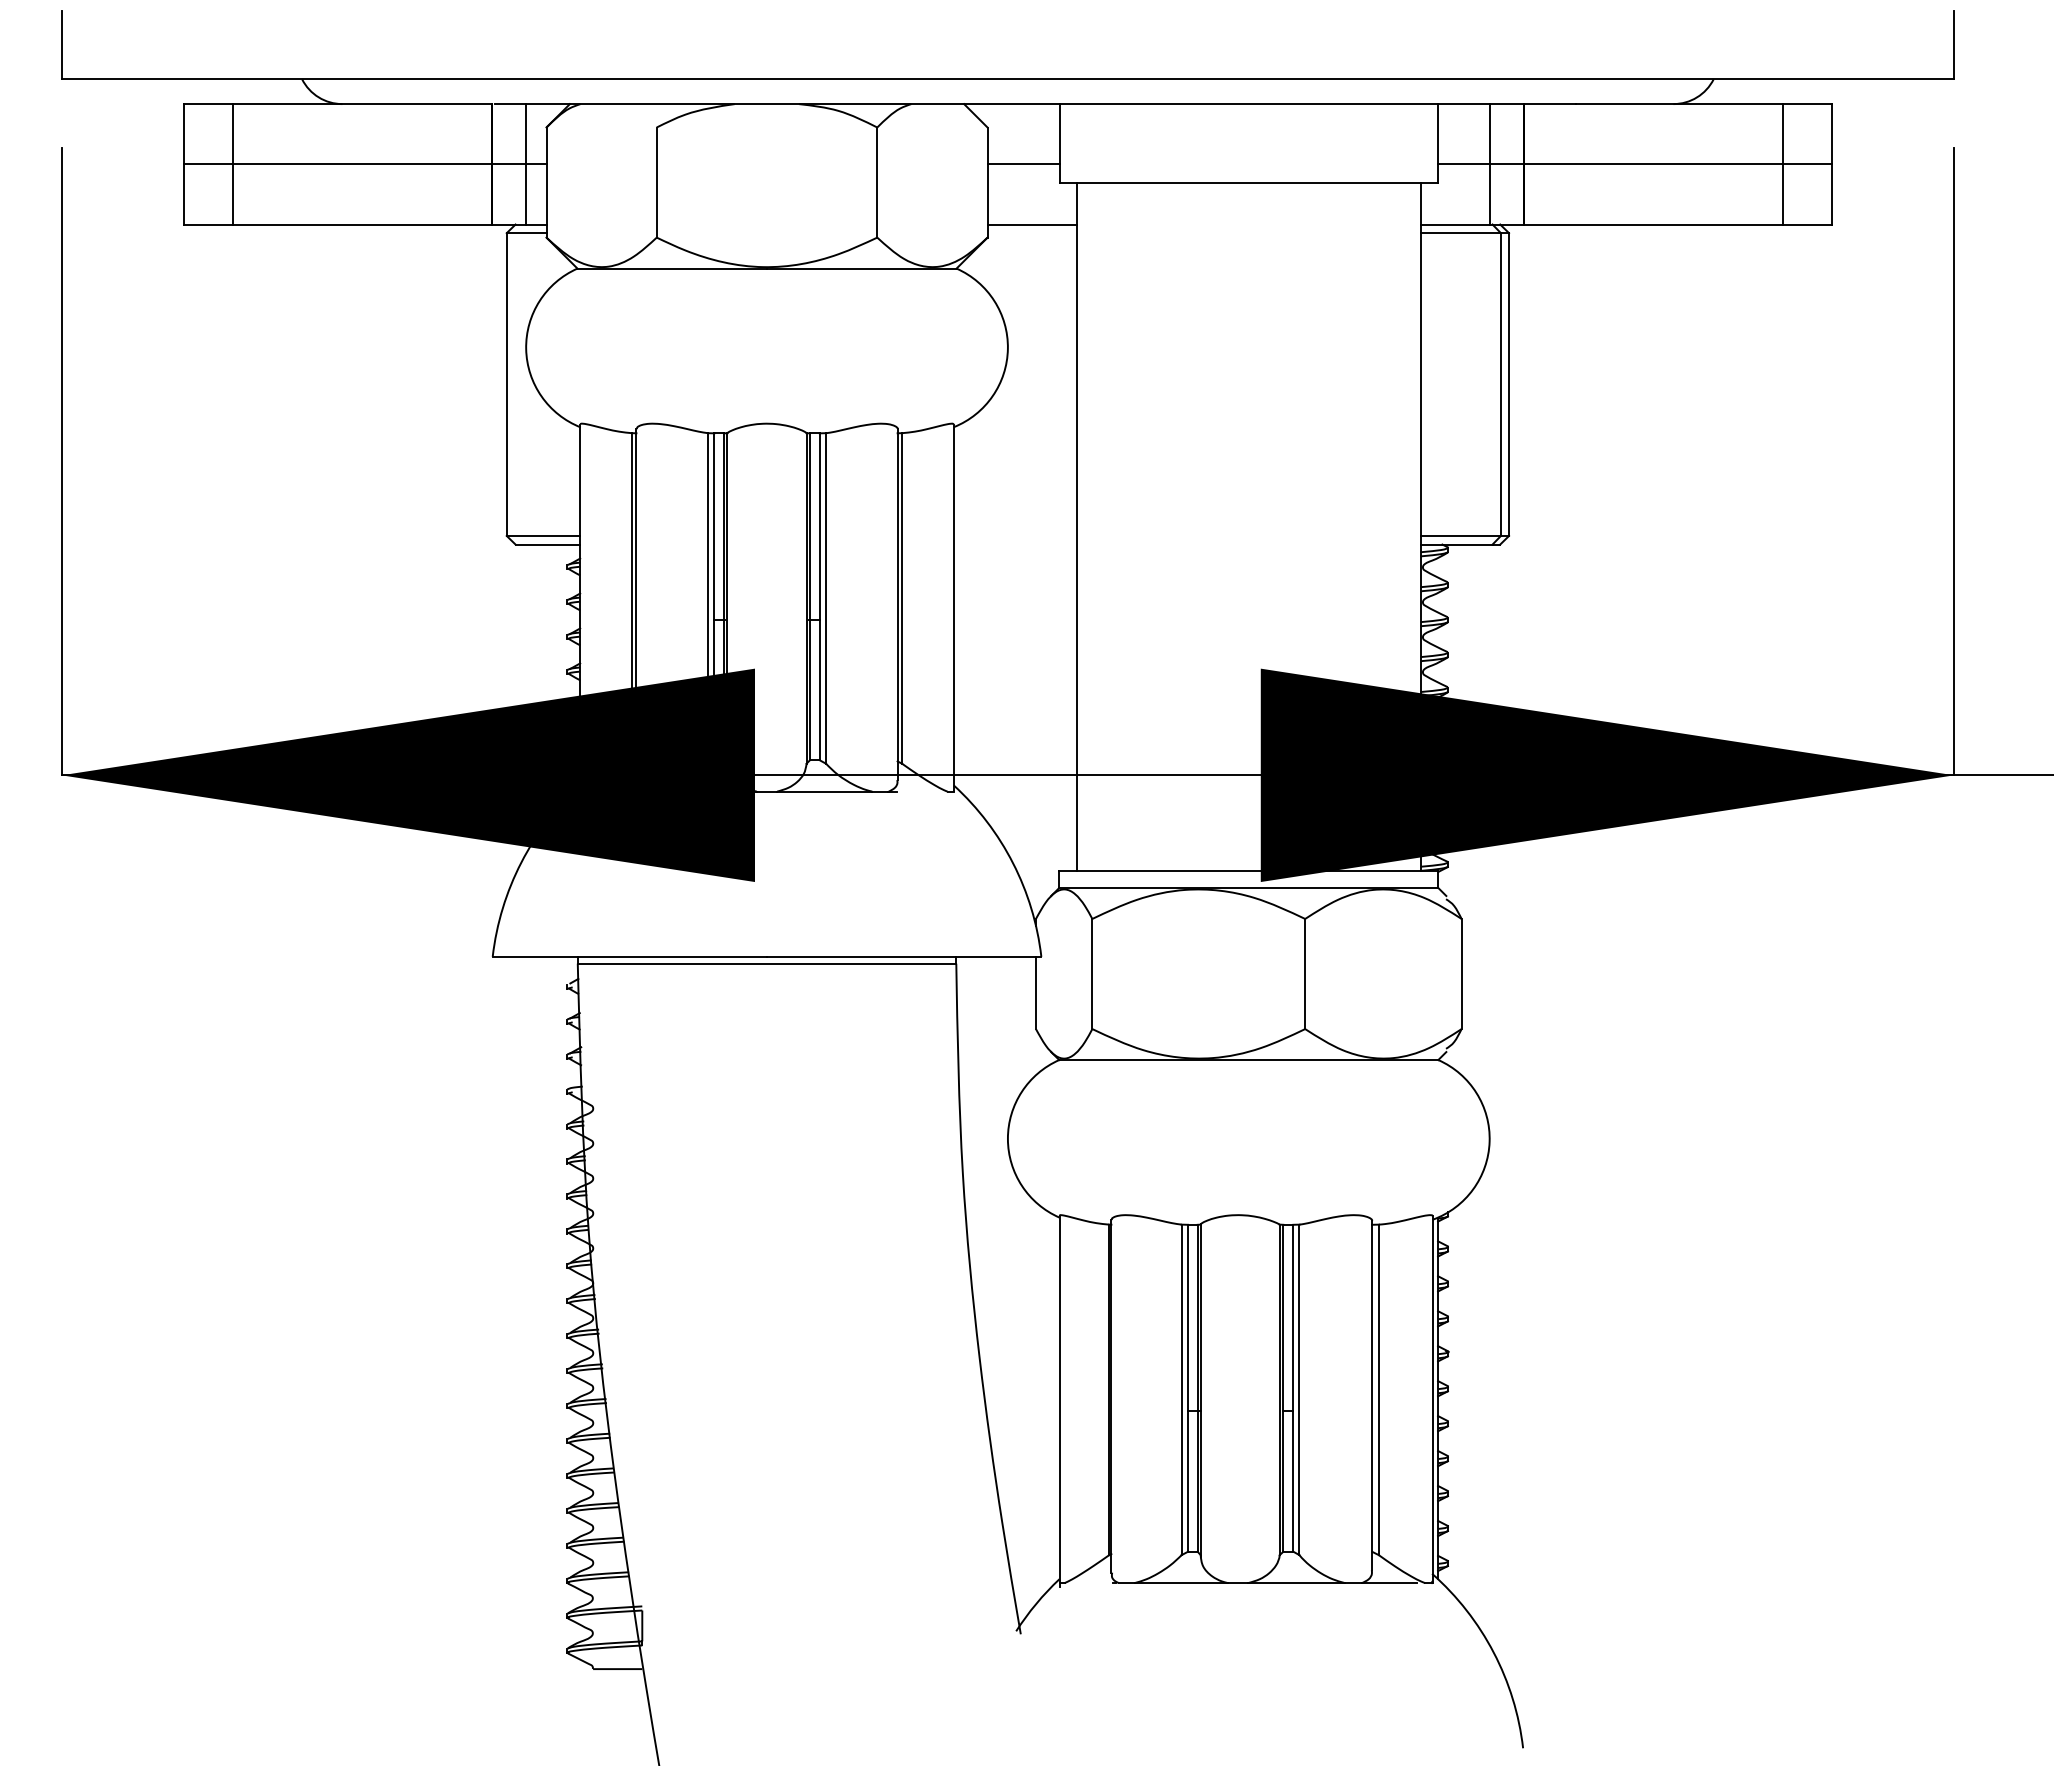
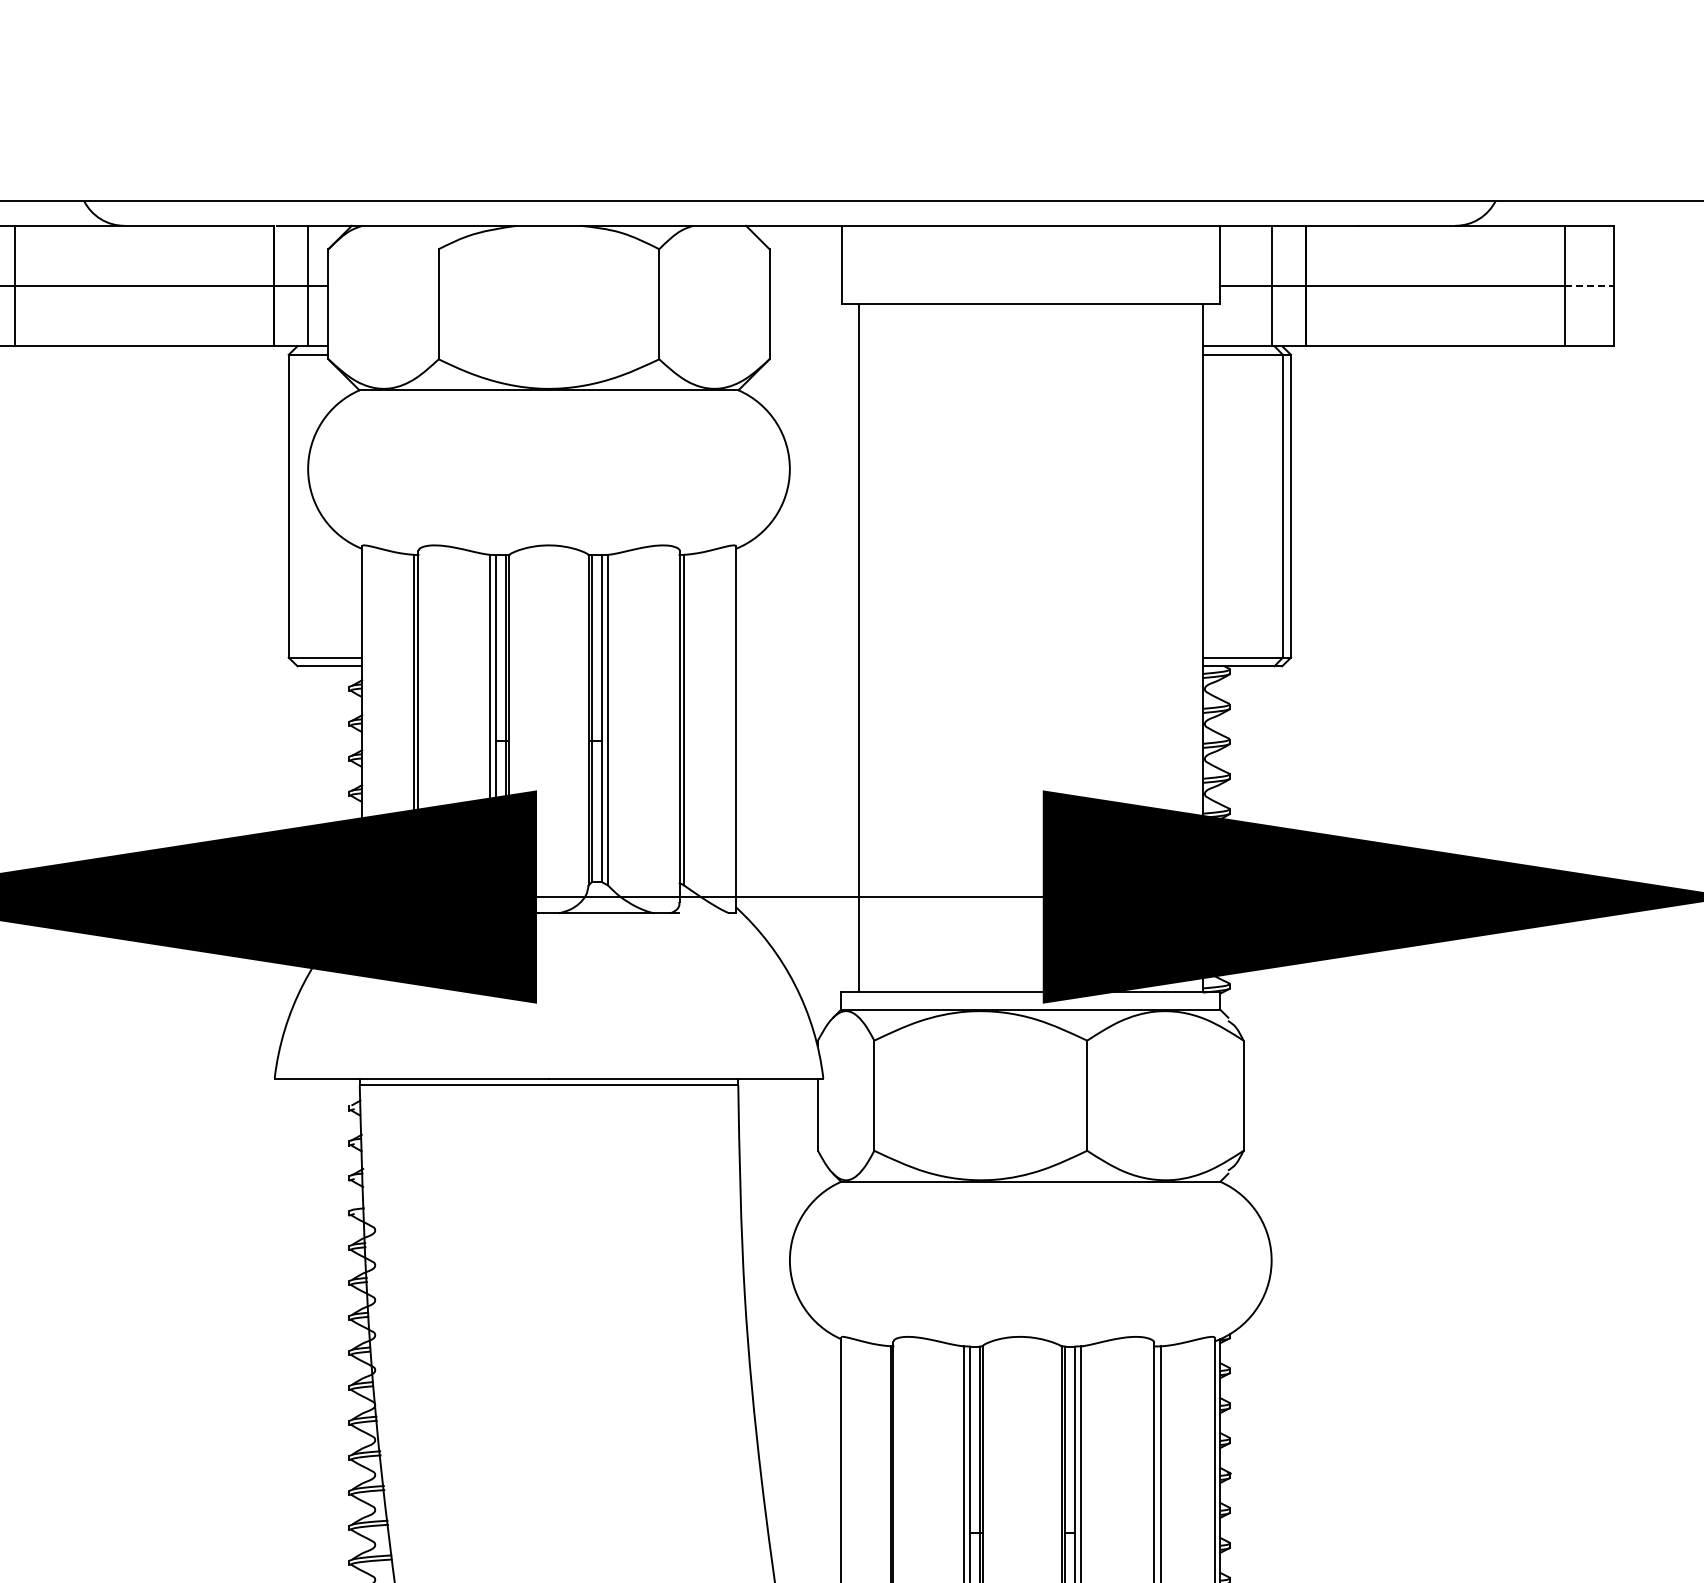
line: (1023, 164) -> (805, 286), removed
line: (1808, 164) -> (1590, 286), solid -> dashed
line: (1031, 224) -> (813, 346), removed

